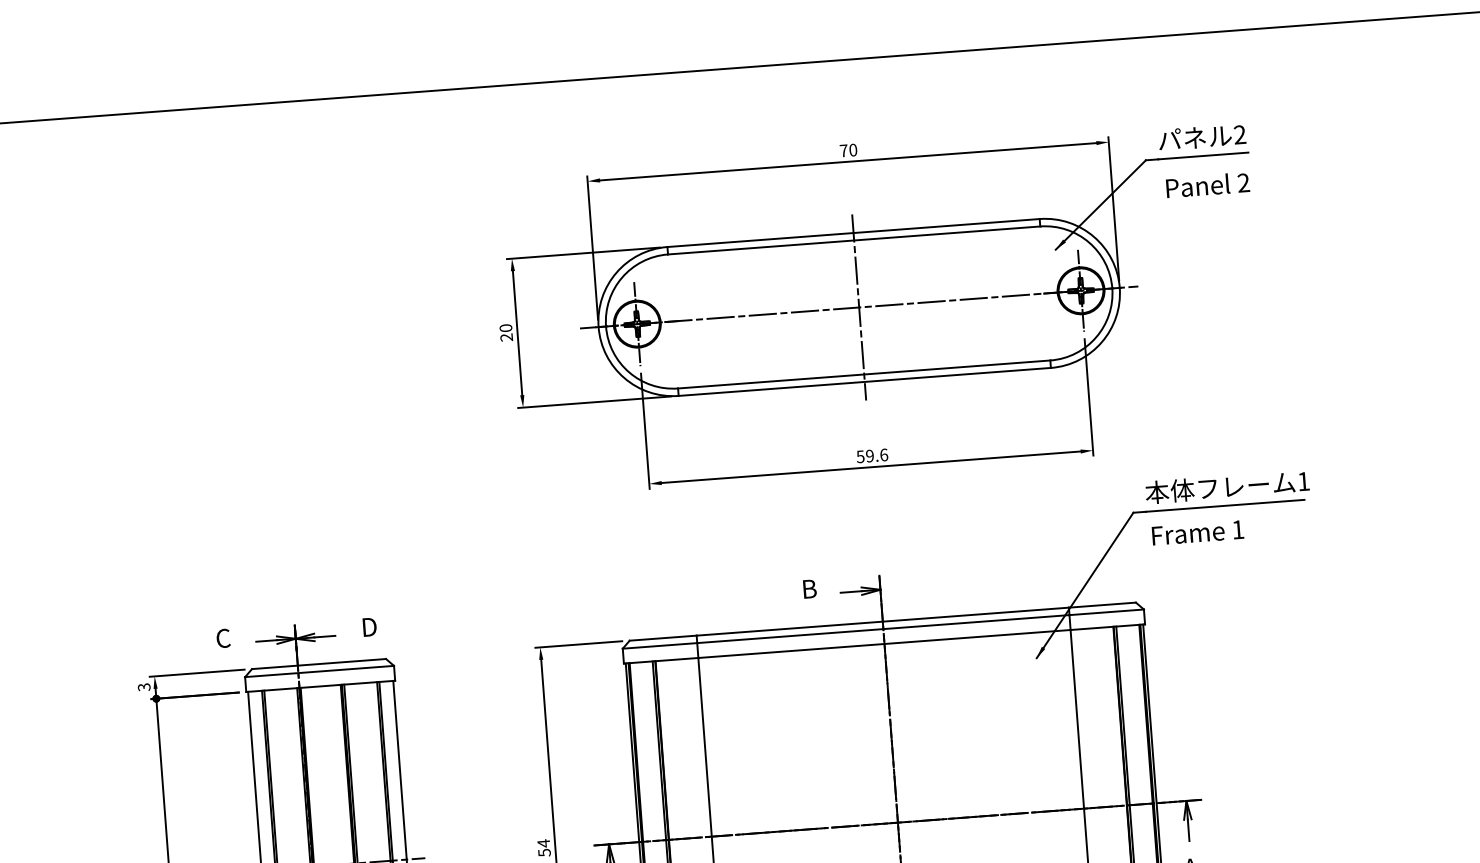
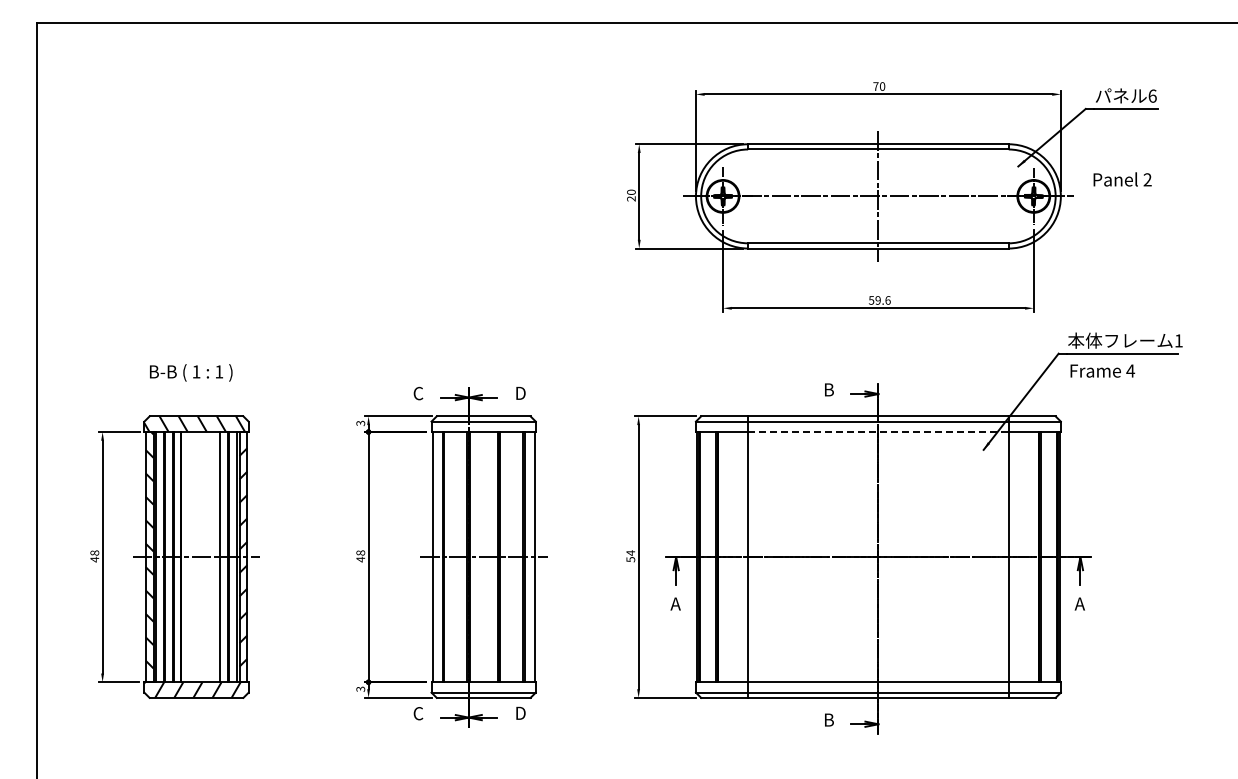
text: (1239, 133) -> (1152, 95), 2 -> 6
text: (1207, 185) -> (1122, 179), moved
text: (1237, 529) -> (1130, 370), 1 -> 4
line: (884, 644) -> (878, 432), solid -> dashed

